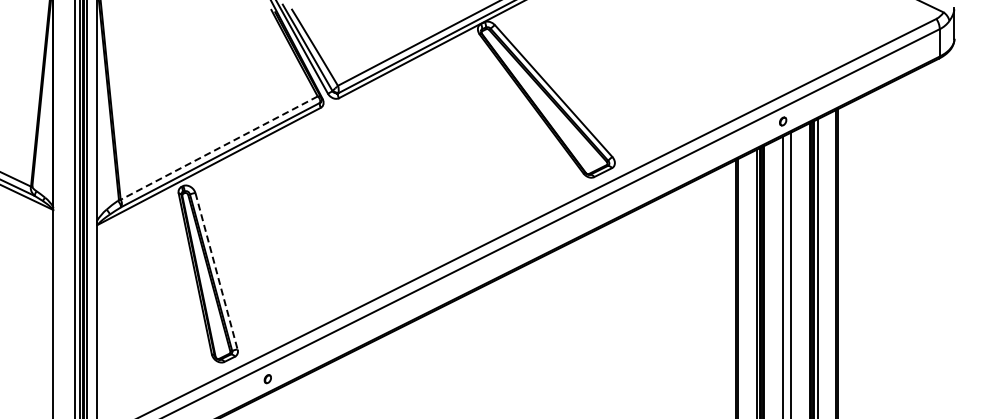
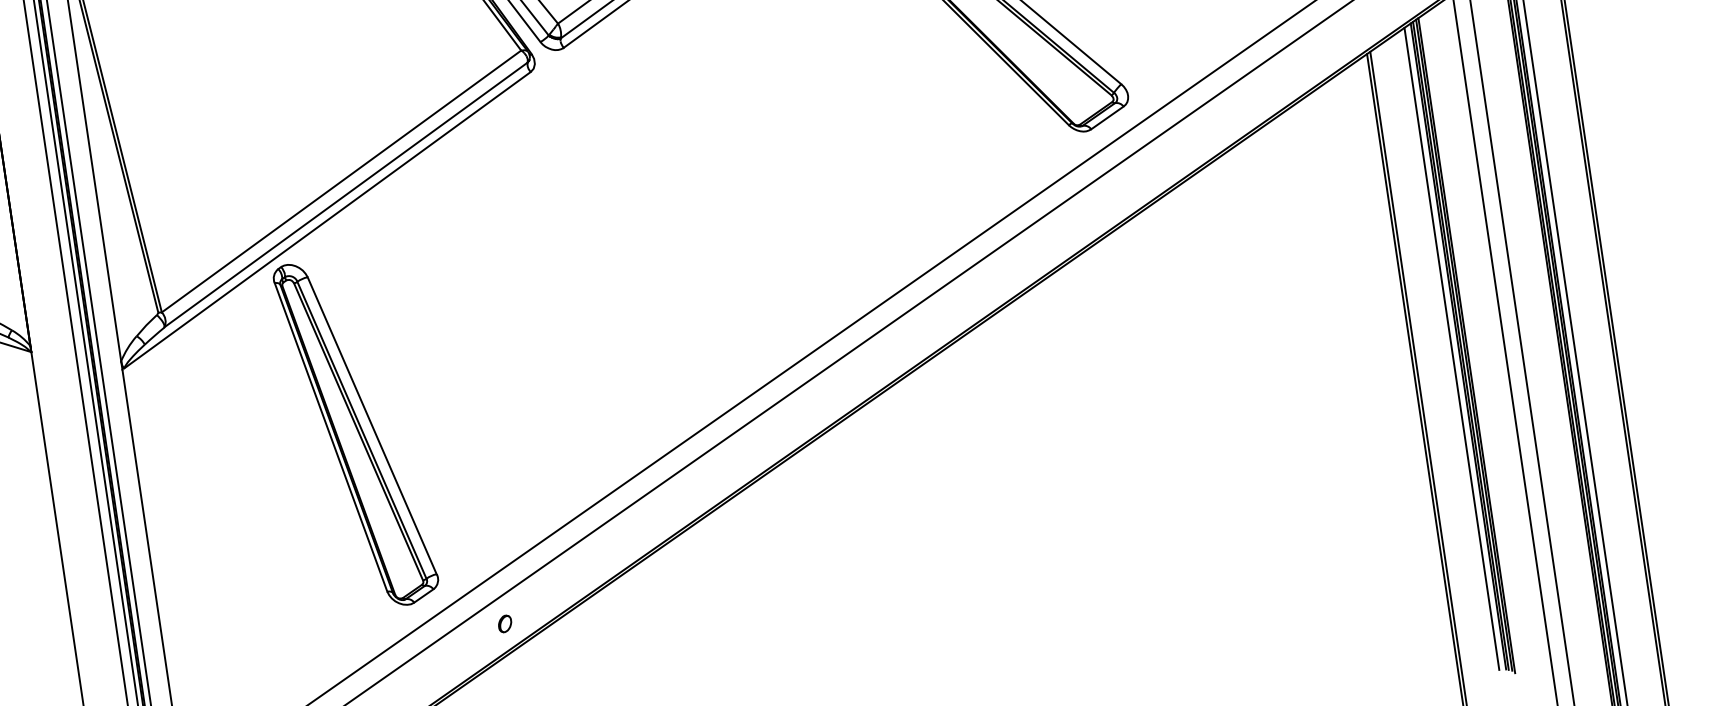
line: (218, 148) -> (340, 182), dashed -> solid
line: (216, 271) -> (372, 426), dashed -> solid

